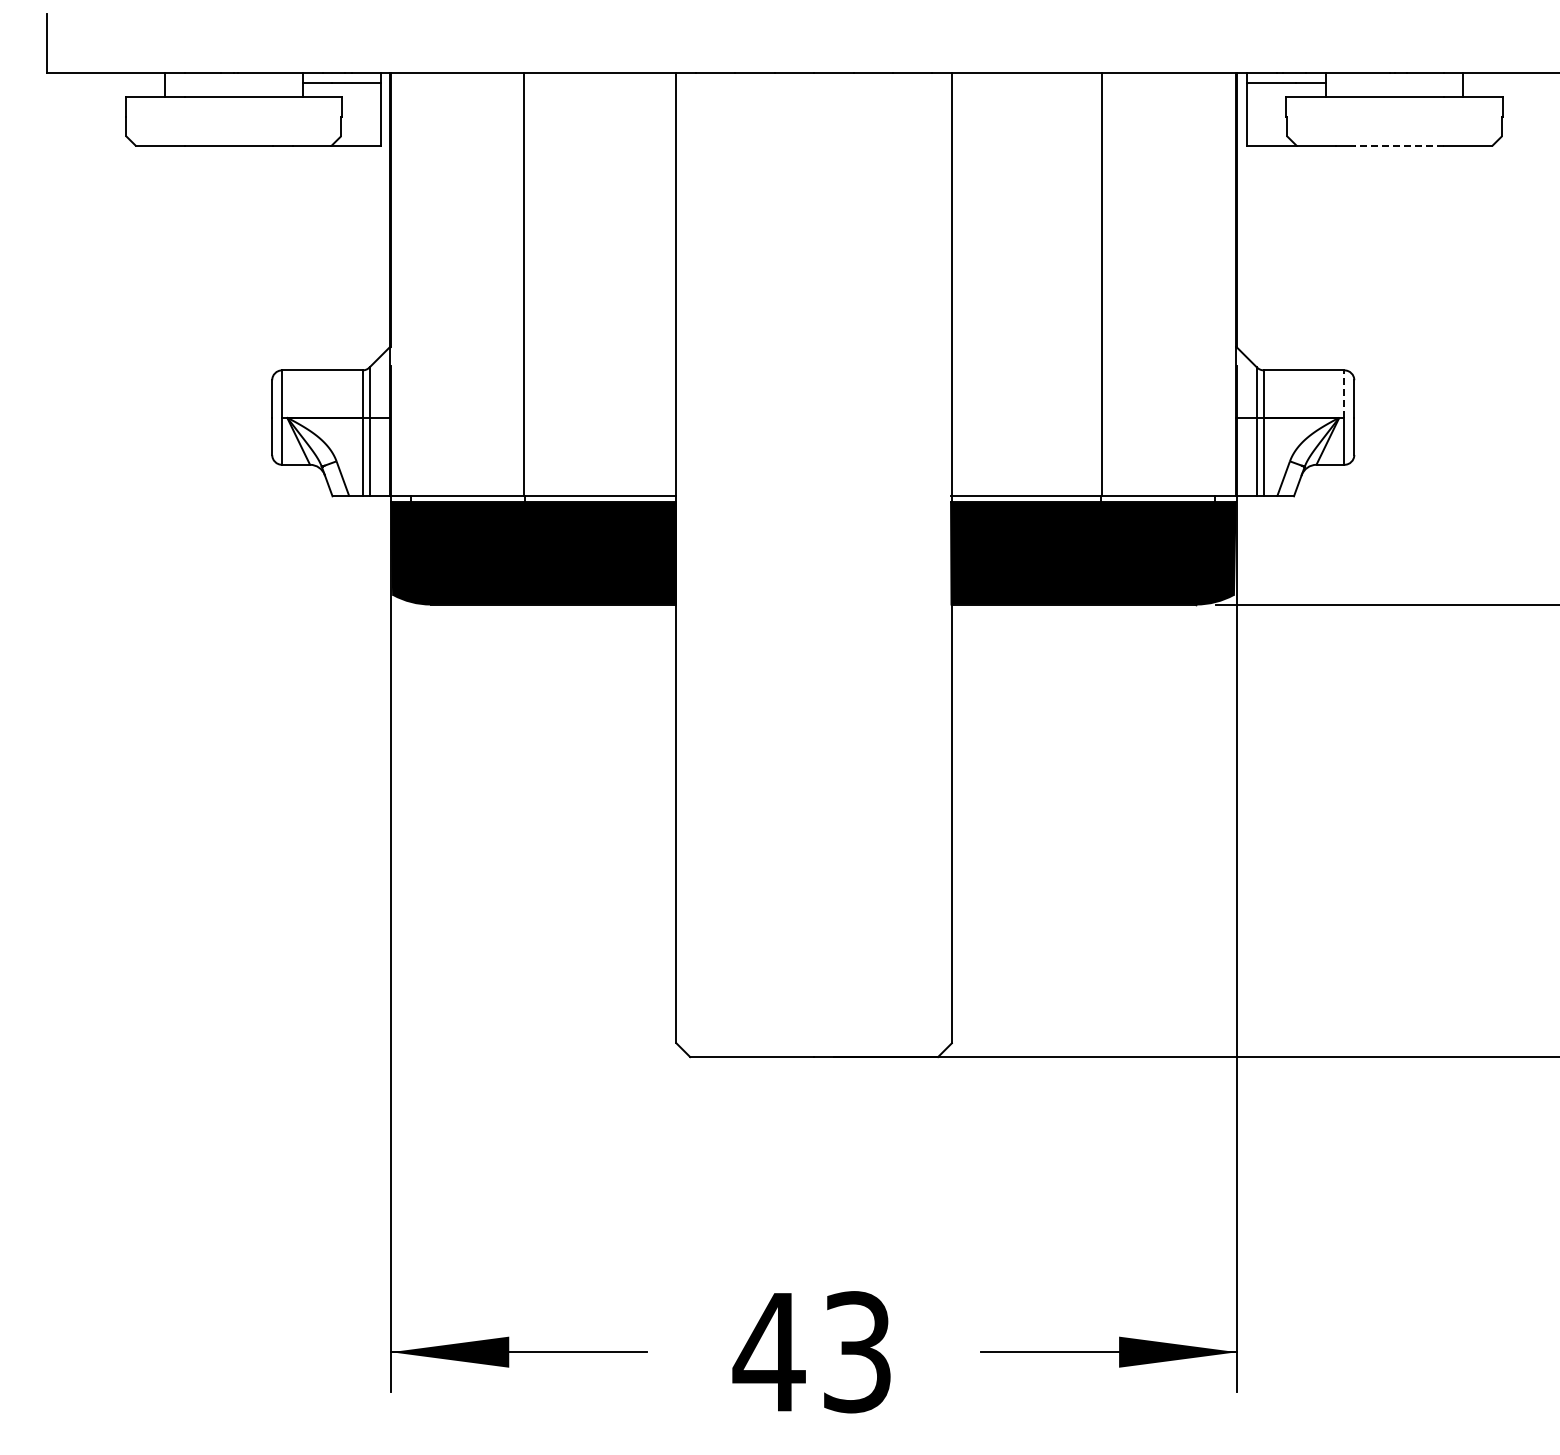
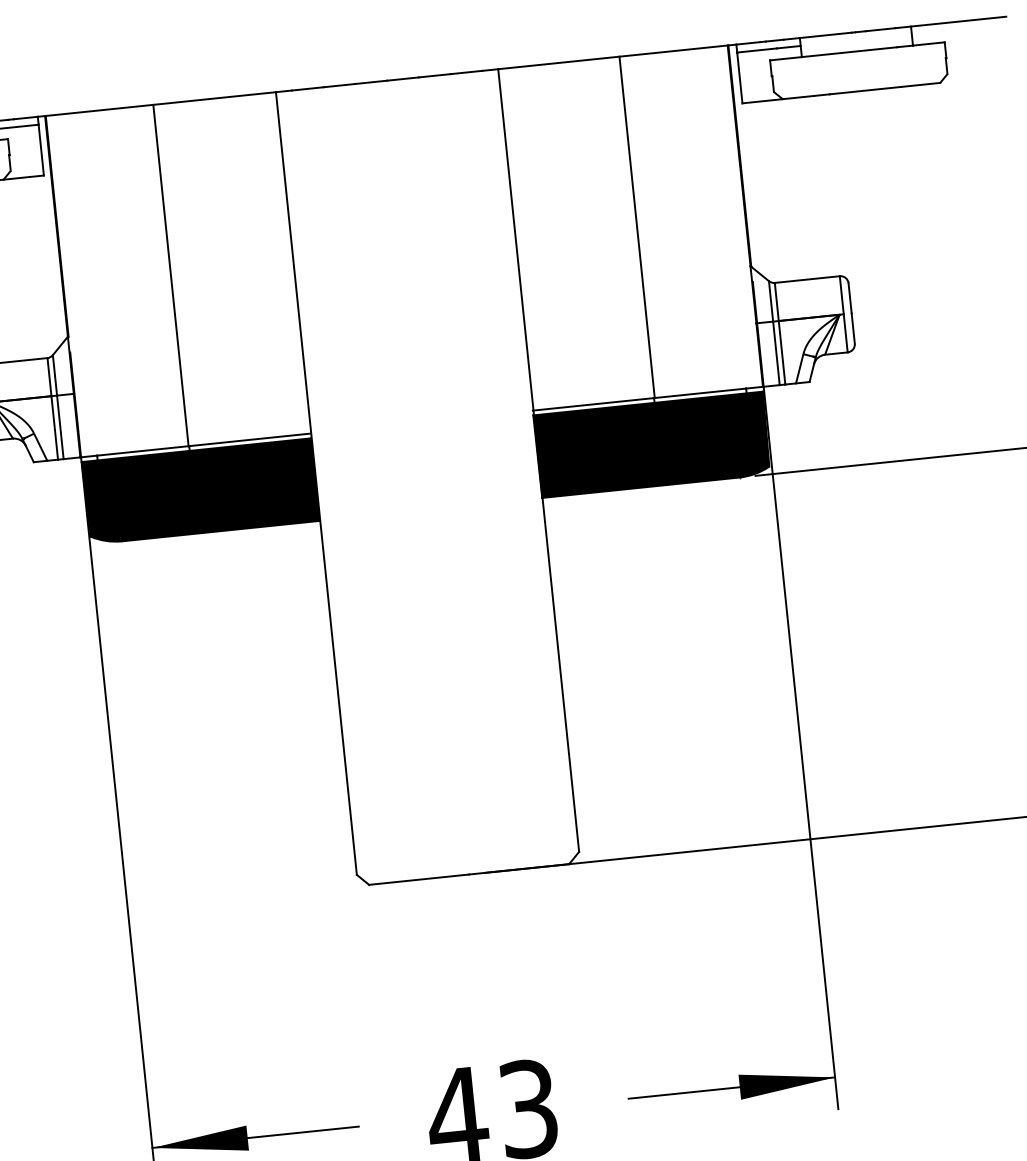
line: (1399, 146) -> (865, 90), dashed -> solid
line: (1344, 394) -> (841, 295), dashed -> solid

